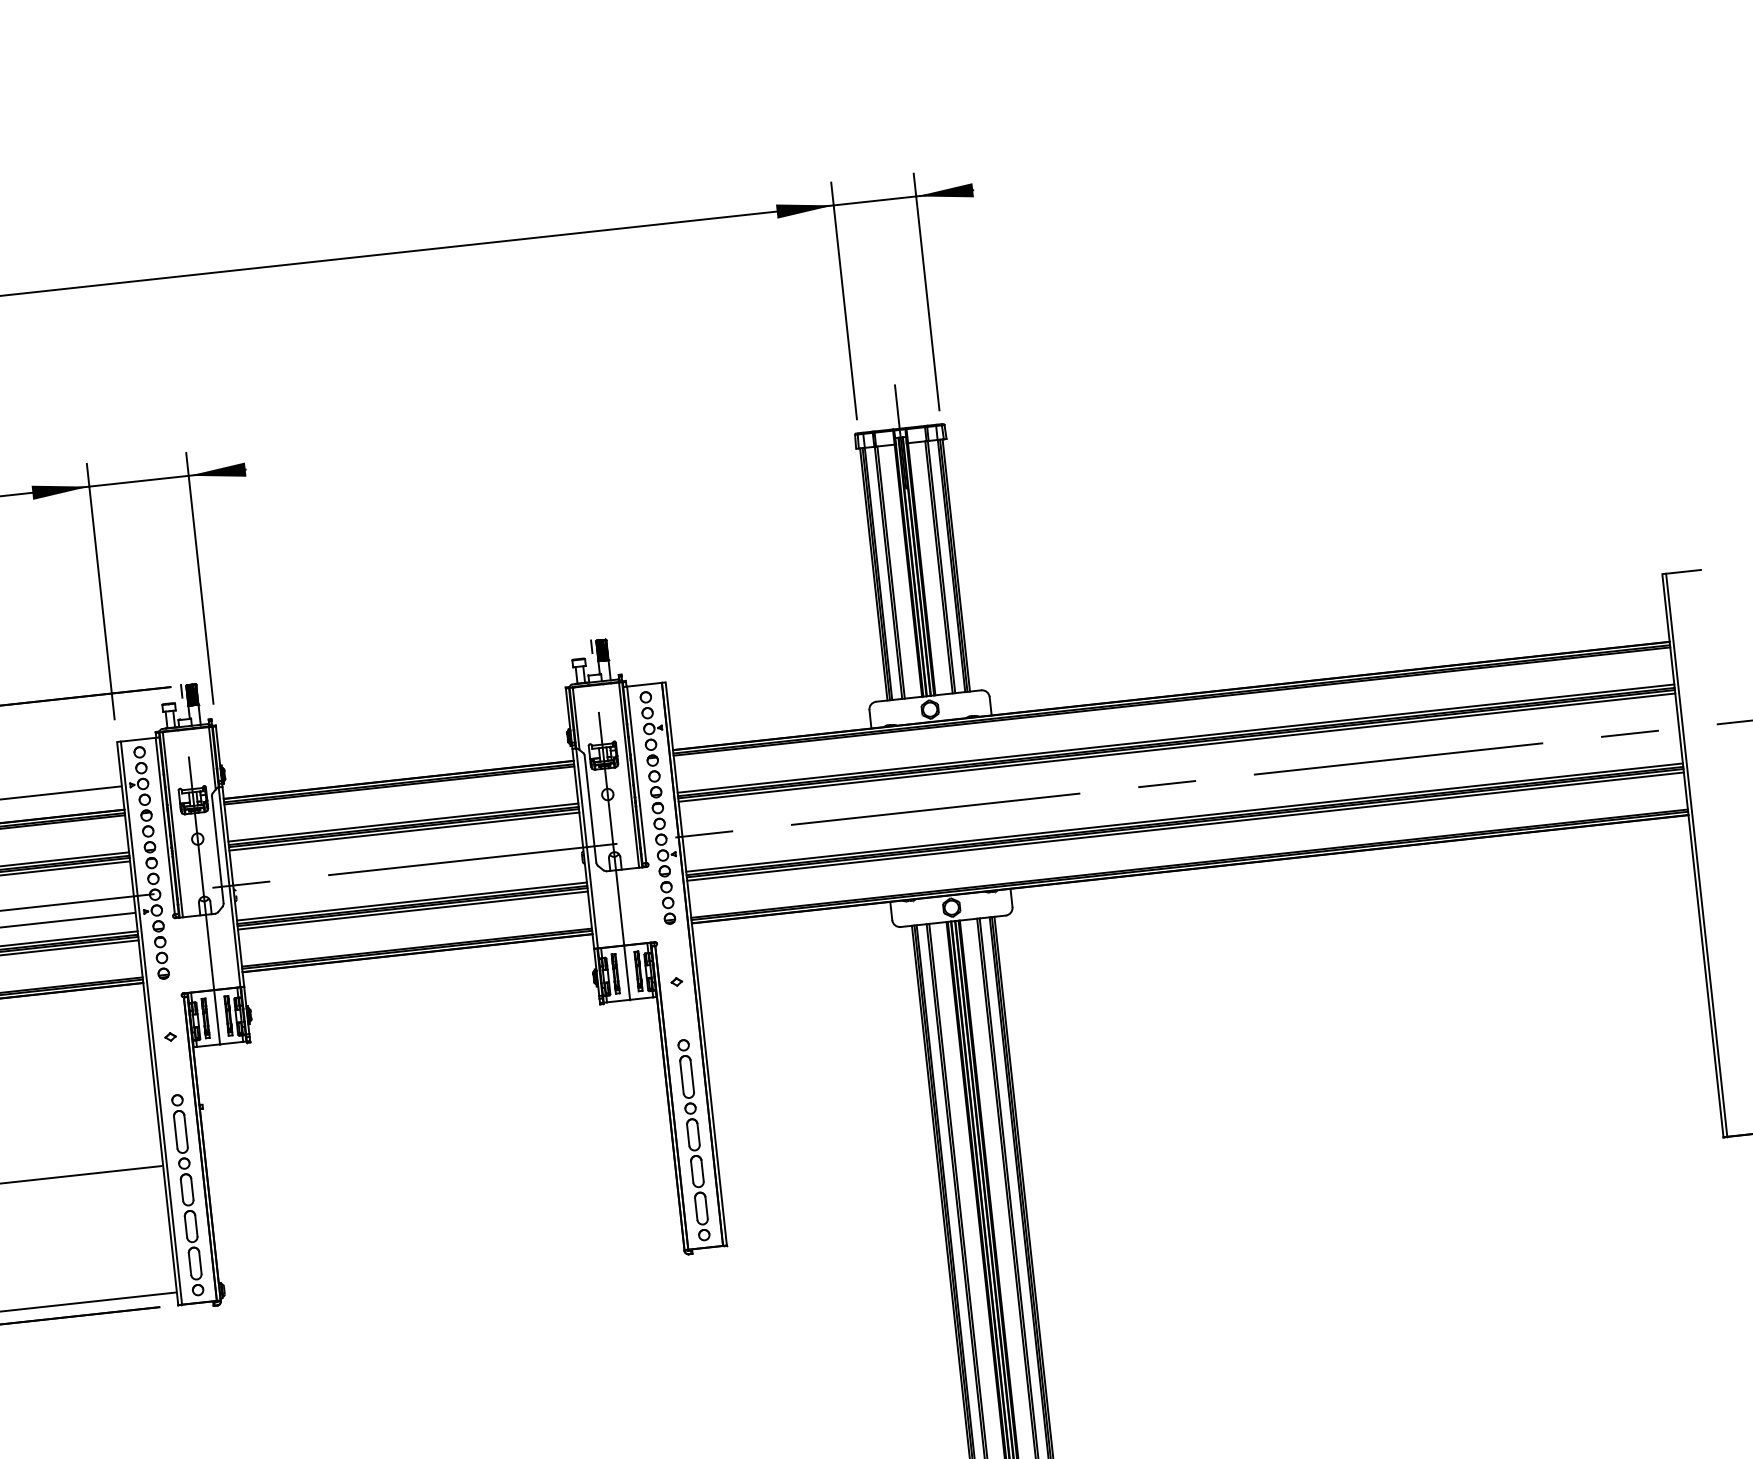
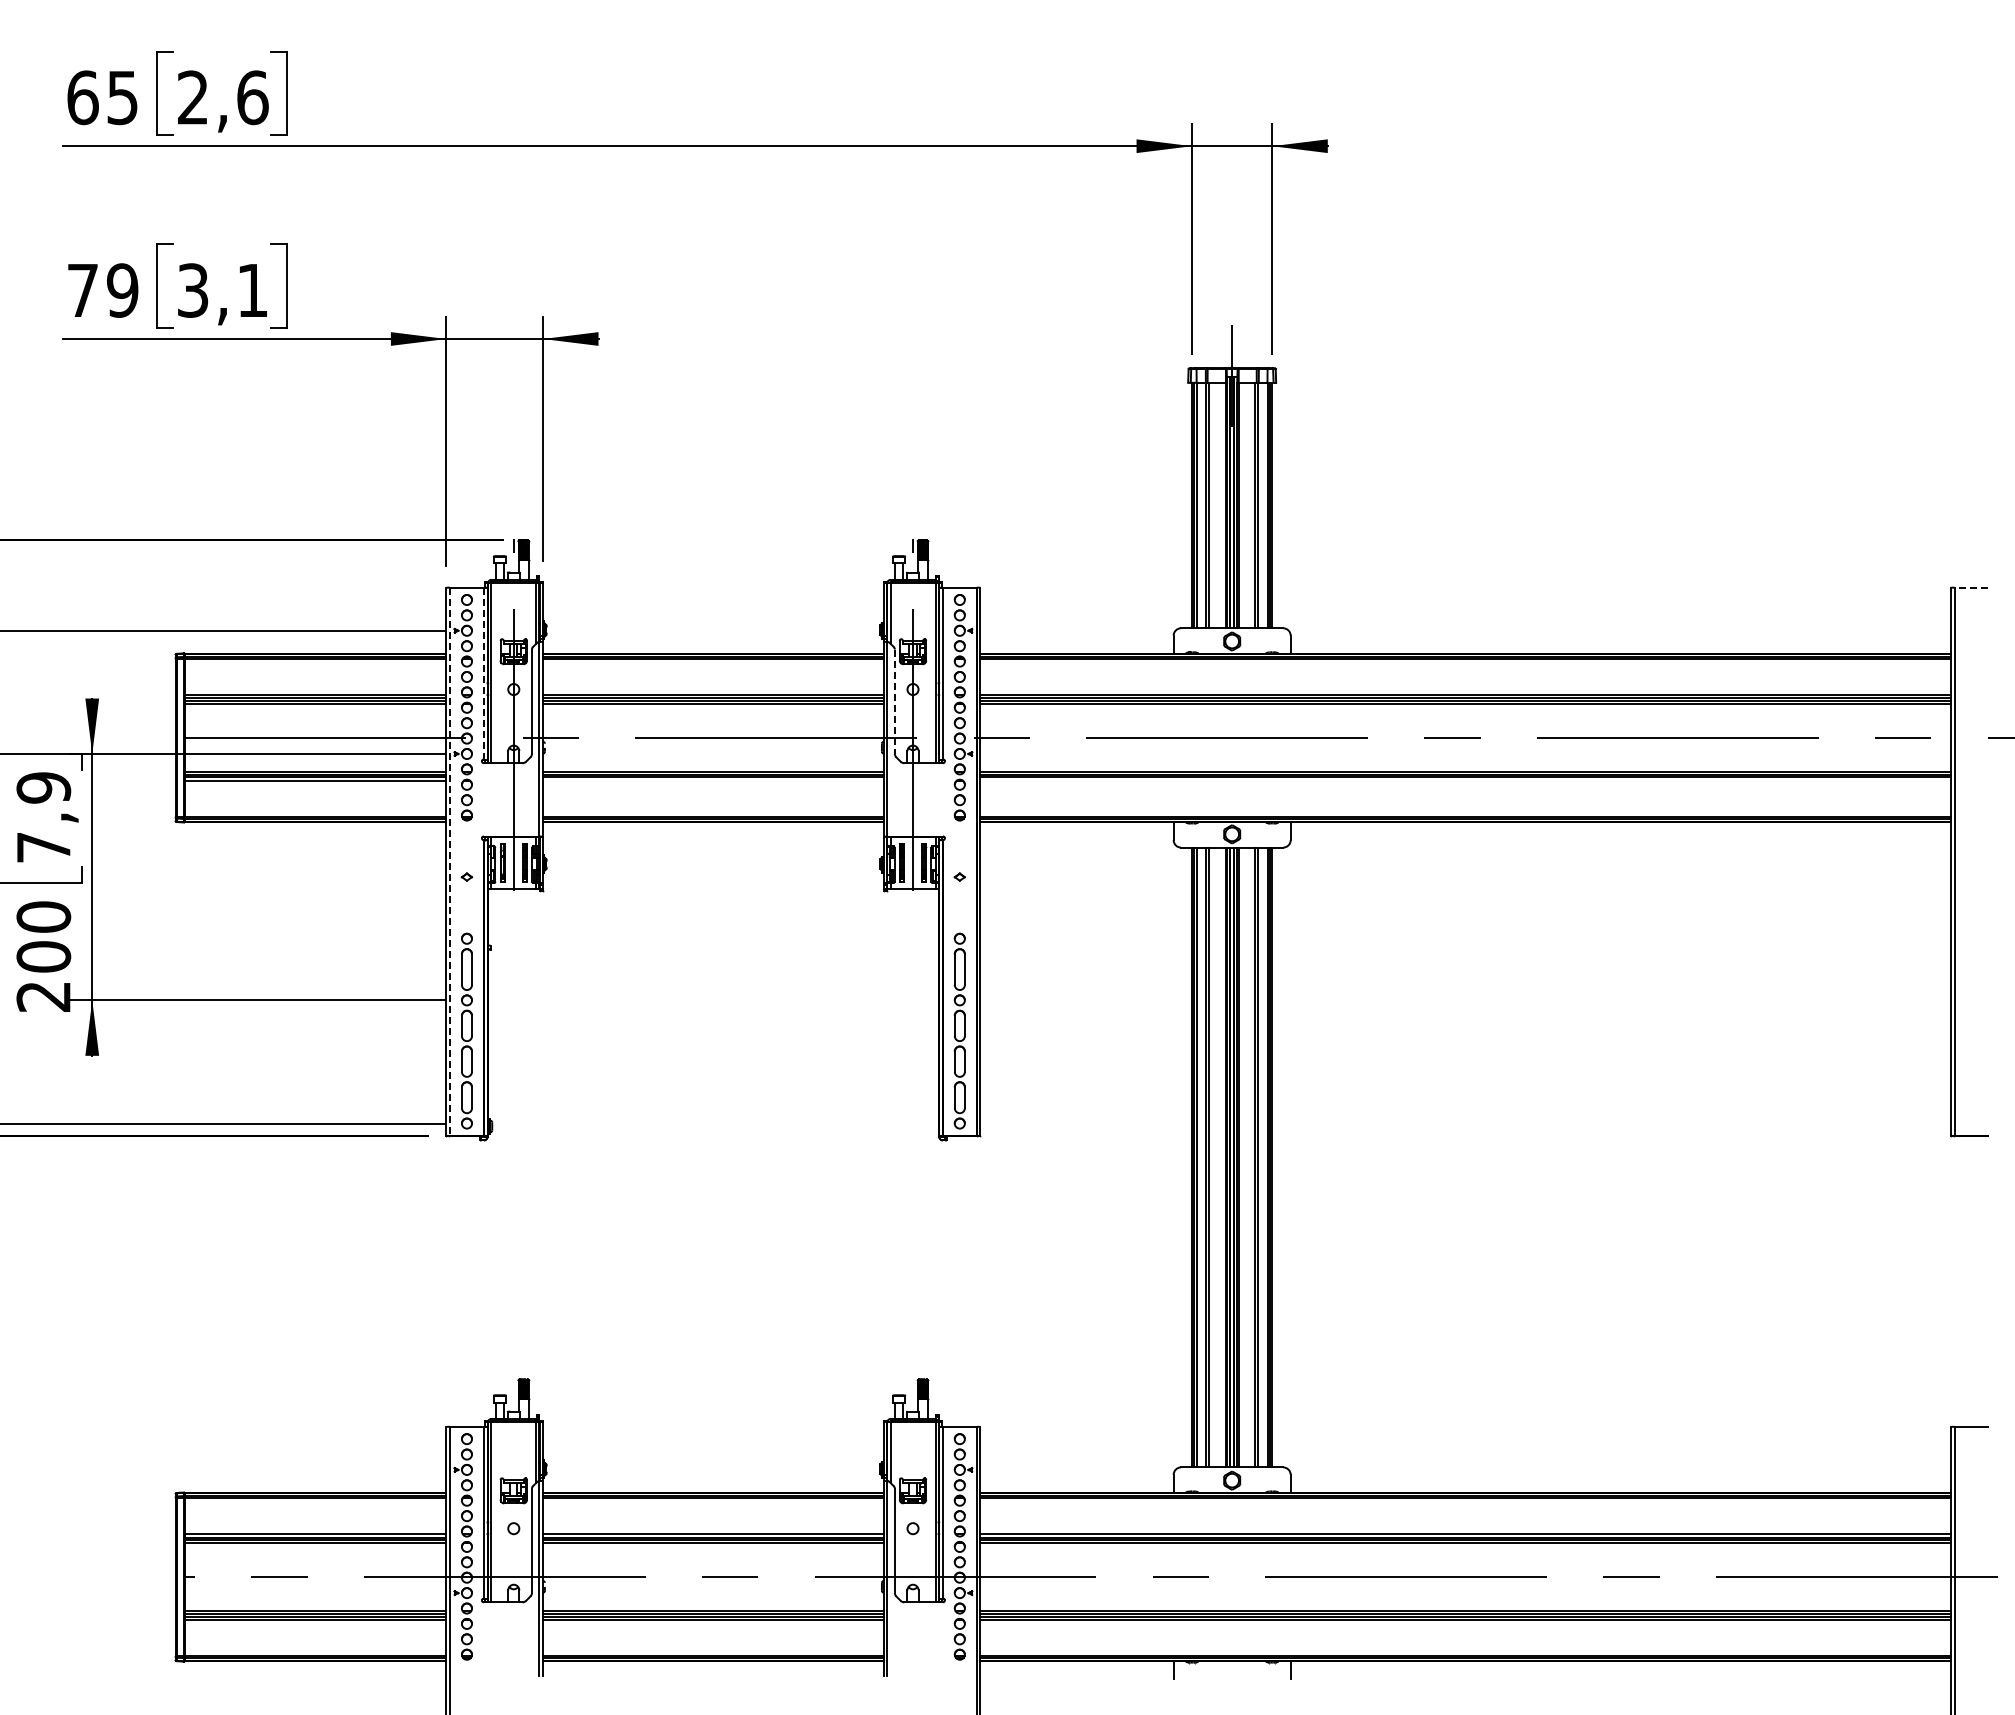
line: (1683, 571) -> (1971, 587), solid -> dashed
line: (590, 809) -> (894, 702), solid -> dashed
line: (164, 826) -> (483, 673), solid -> dashed
line: (1185, 826) -> (1465, 780), removed
line: (413, 910) -> (713, 780), removed
line: (152, 1023) -> (450, 862), solid -> dashed

